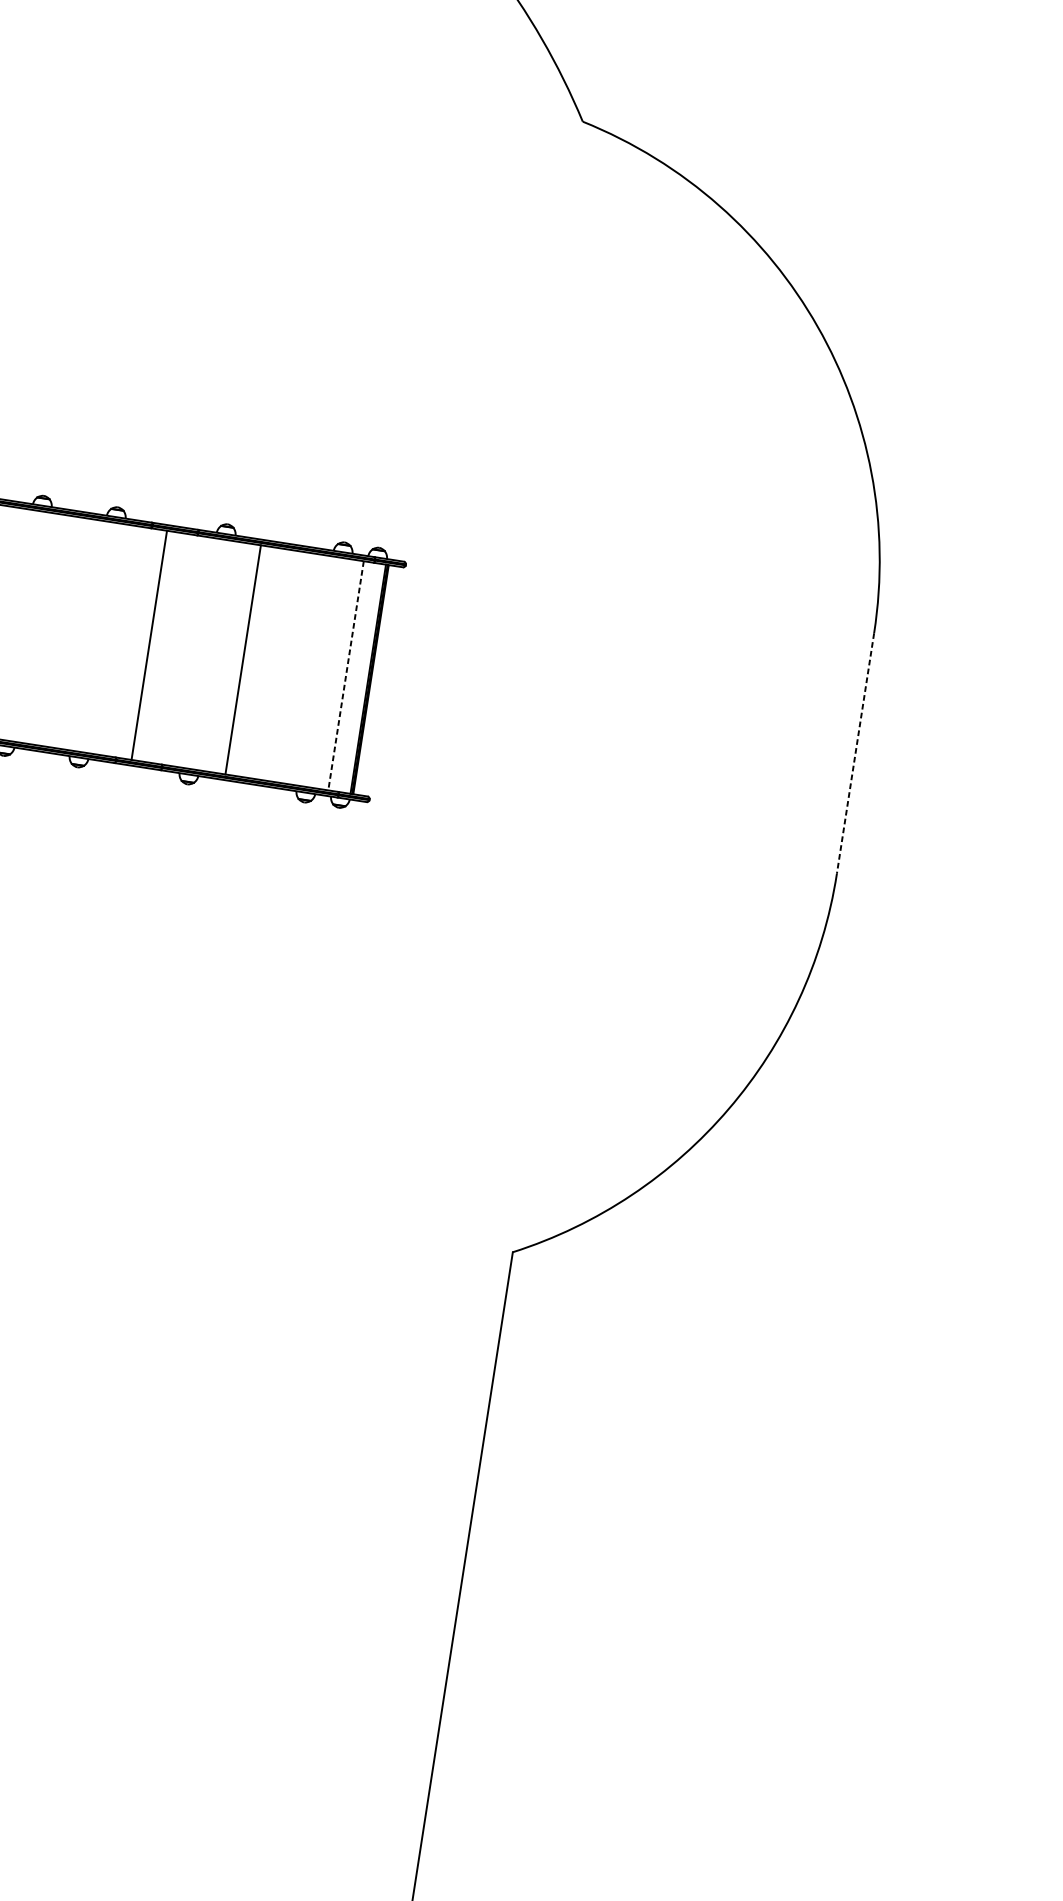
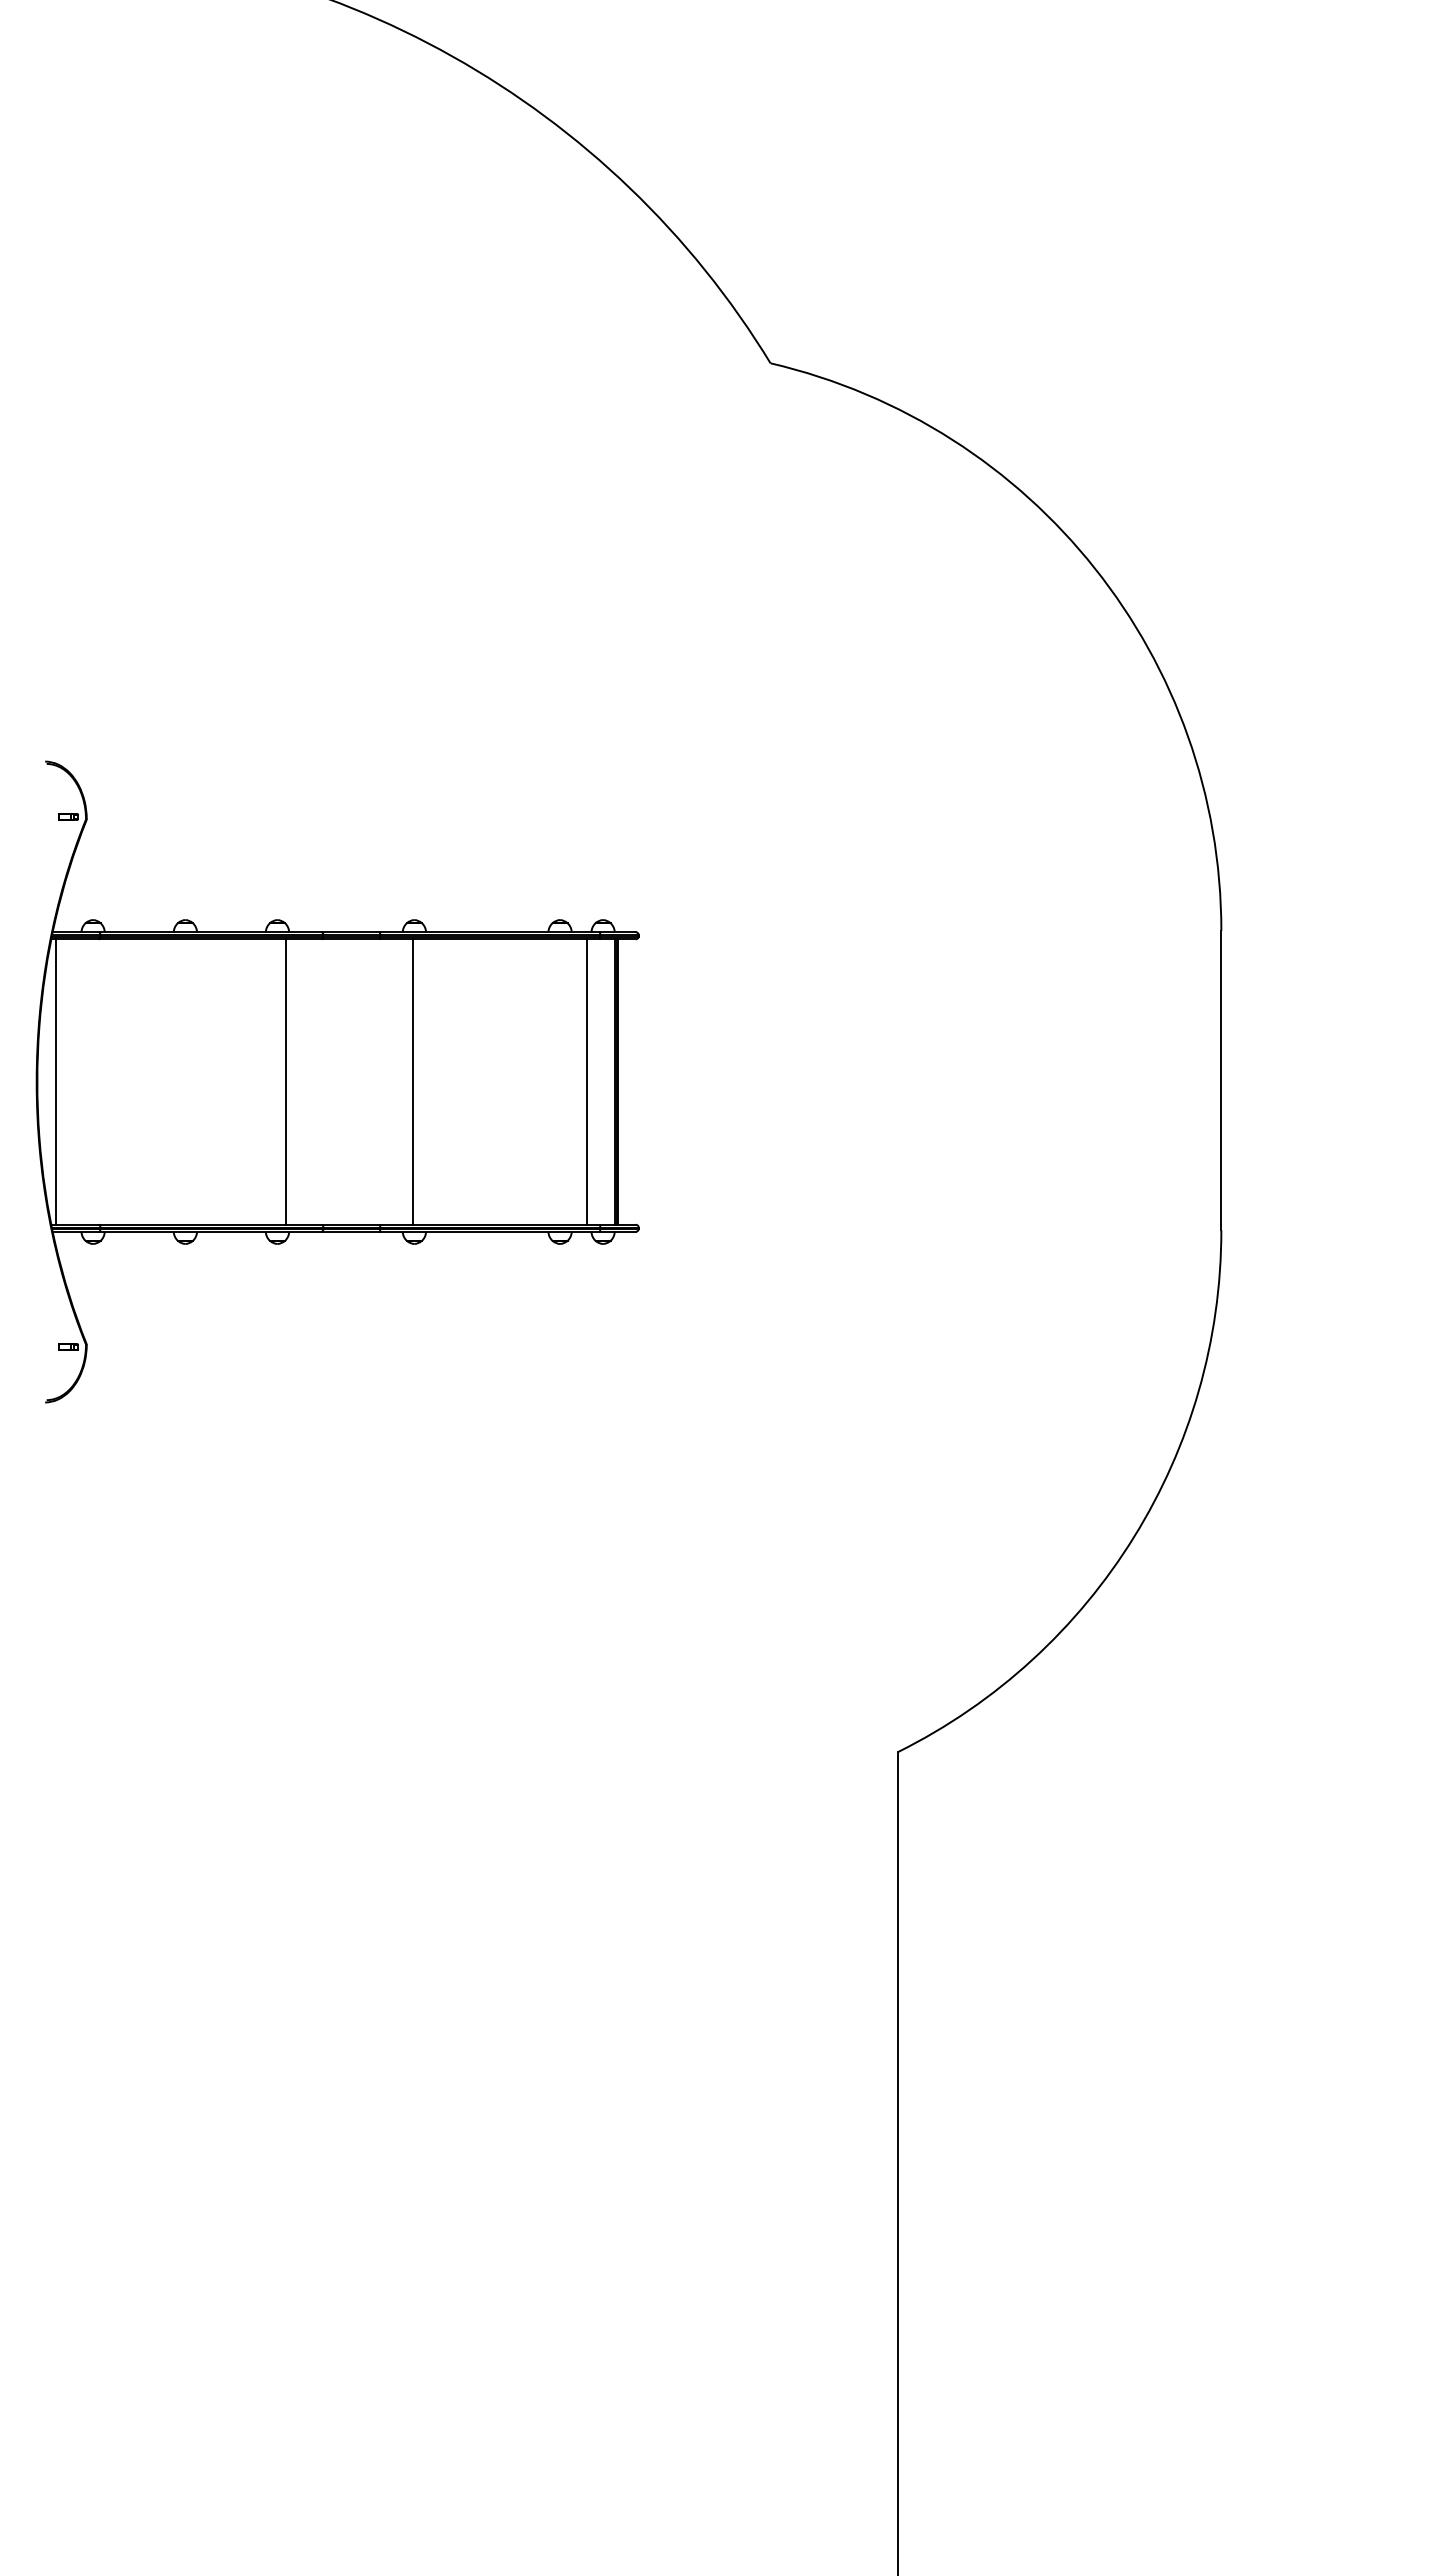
line: (149, 644) -> (285, 1081), moved
line: (243, 659) -> (412, 1081), moved
line: (345, 676) -> (586, 1082), dashed -> solid
line: (855, 753) -> (1221, 1080), dashed -> solid

